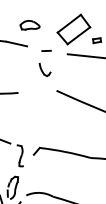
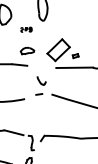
line: (46, 51) -> (39, 94), moved

